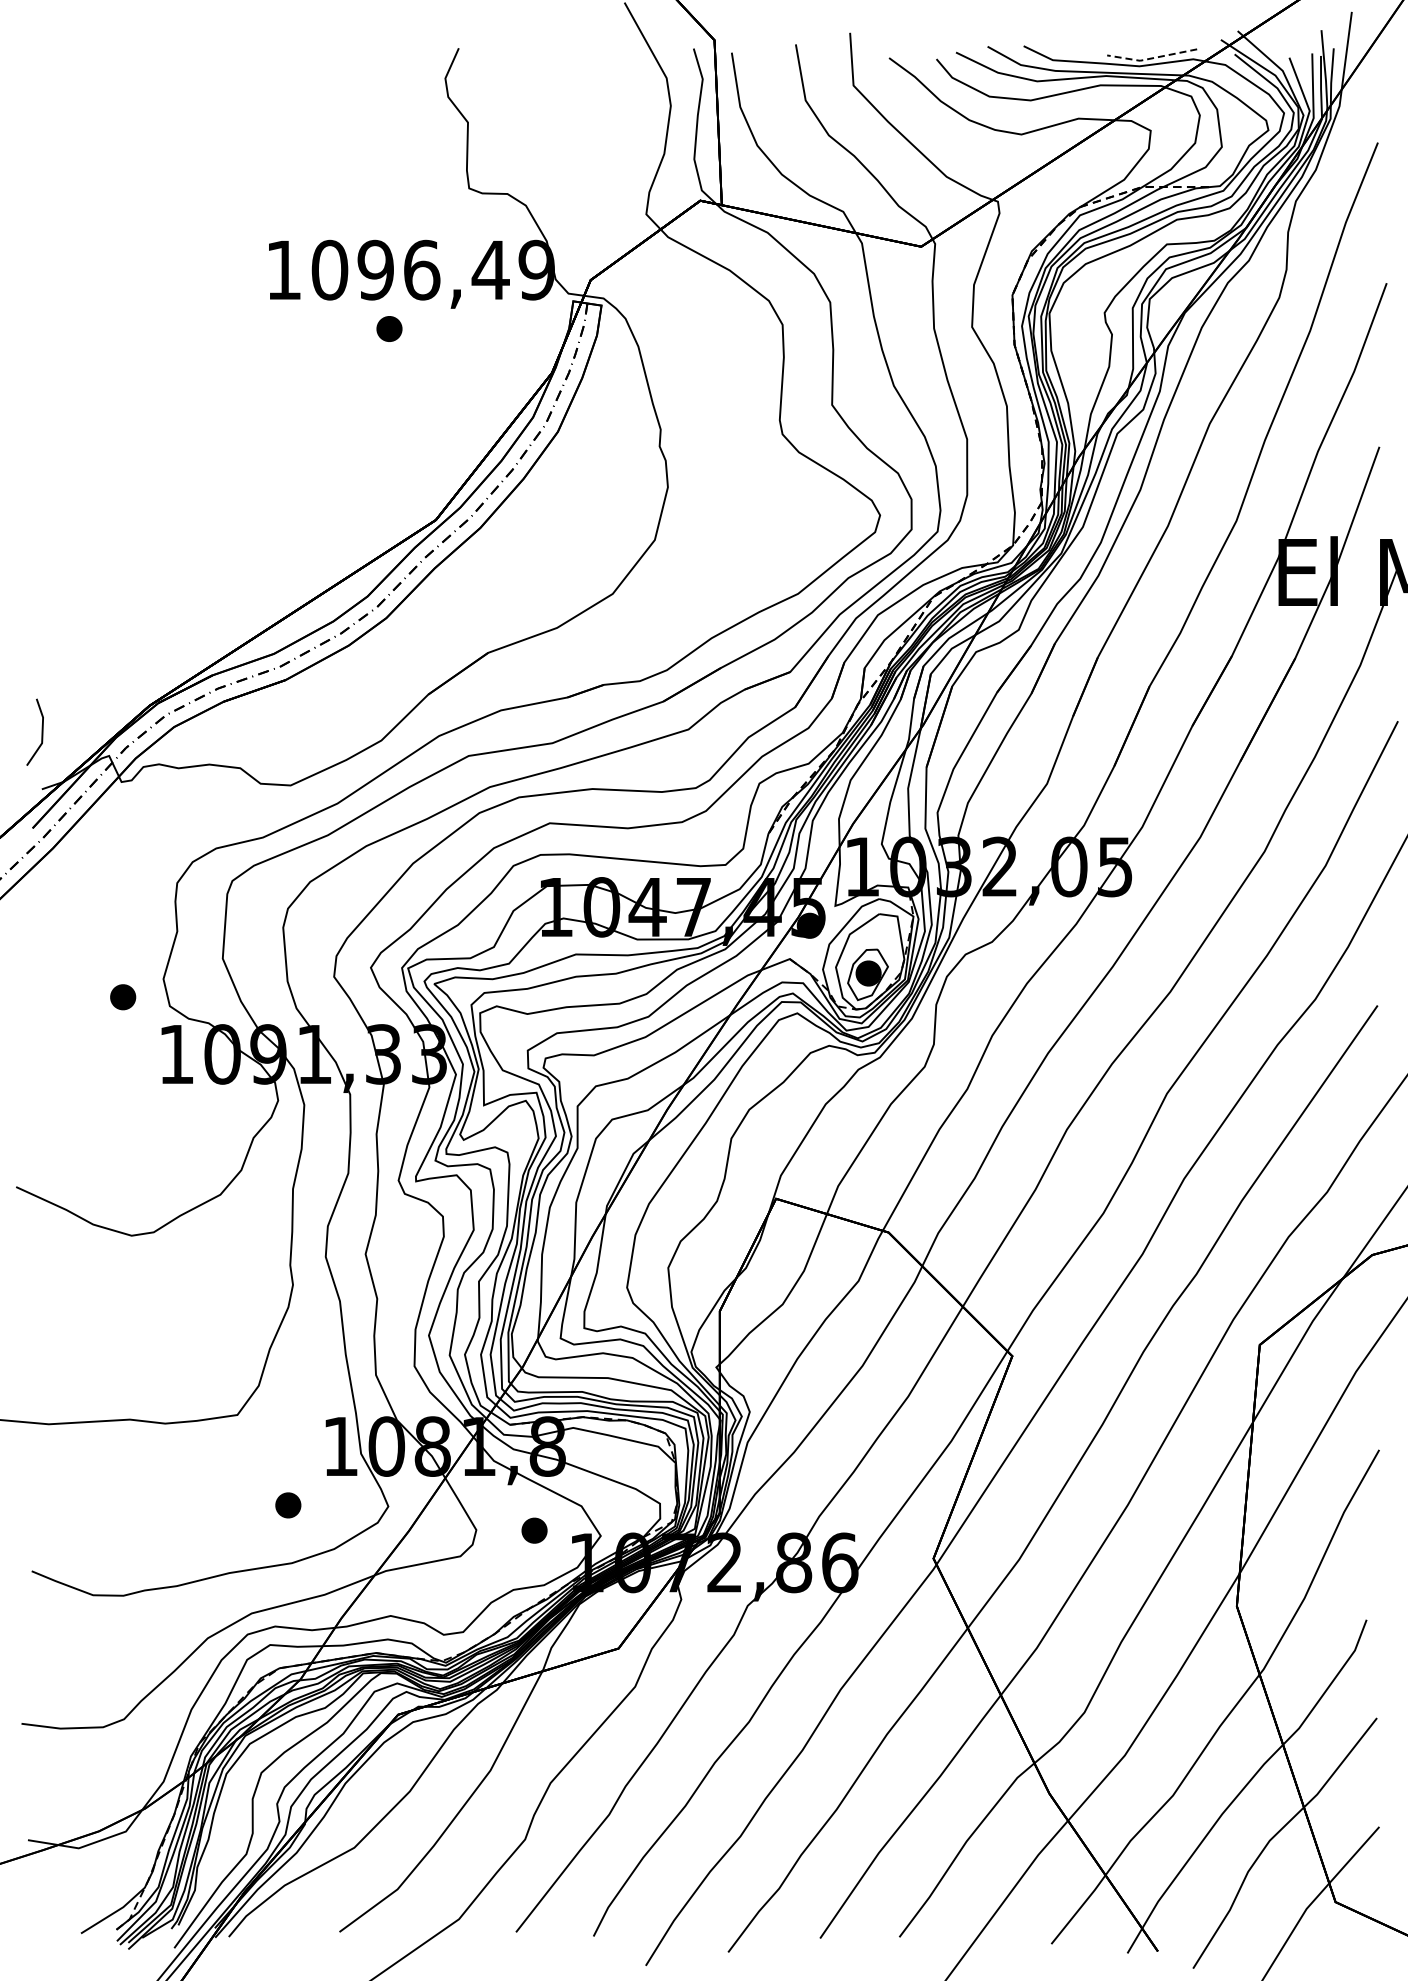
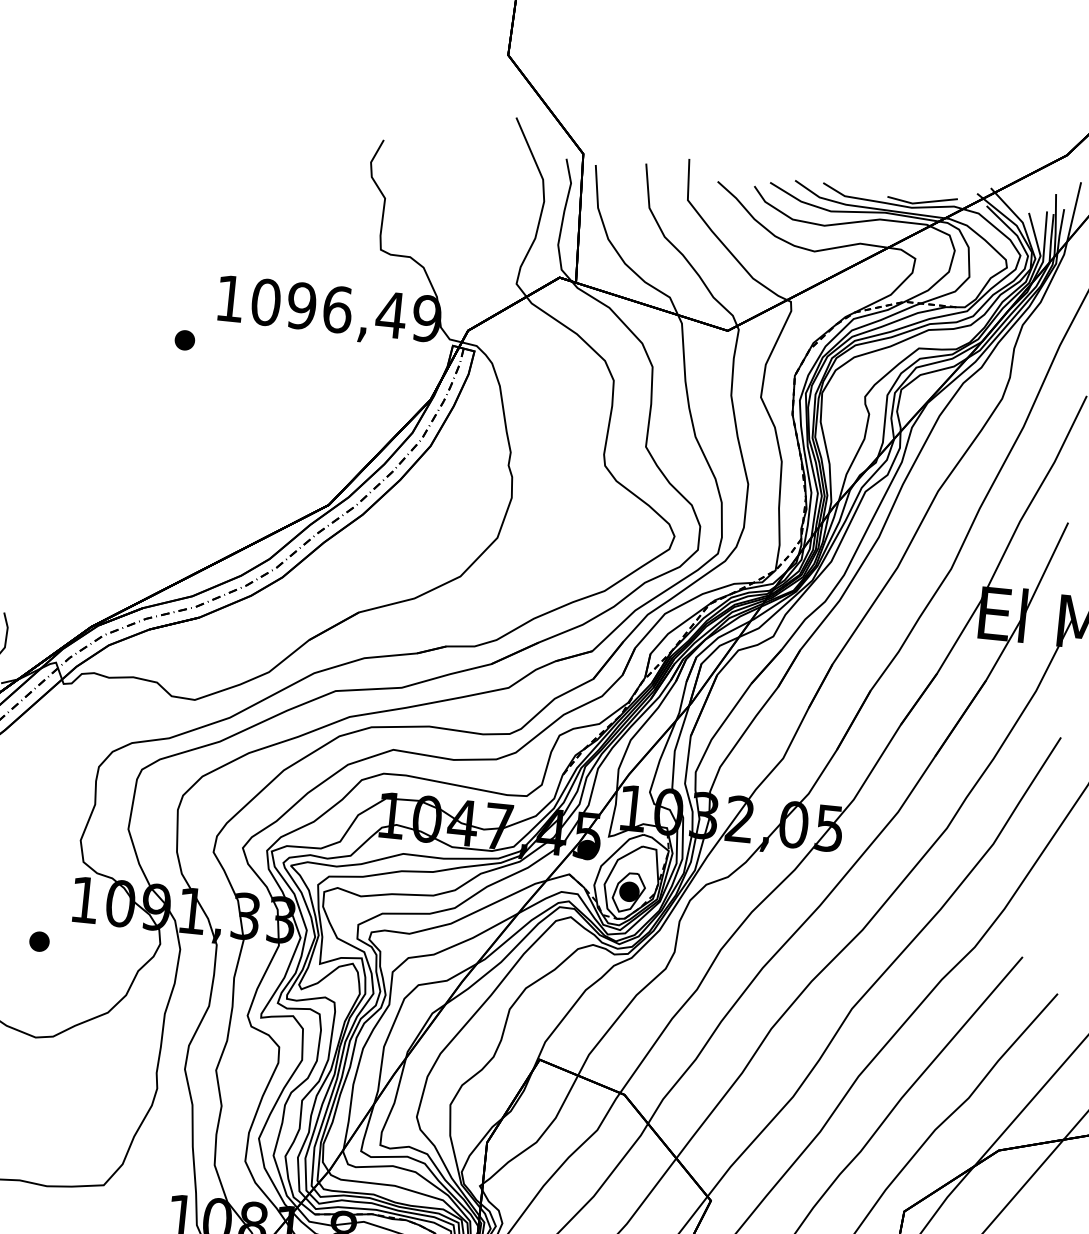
line: (1151, 58) -> (921, 202), dashed -> solid
part: (389, 328) -> (184, 339), moved
part: (123, 997) -> (39, 941), moved

